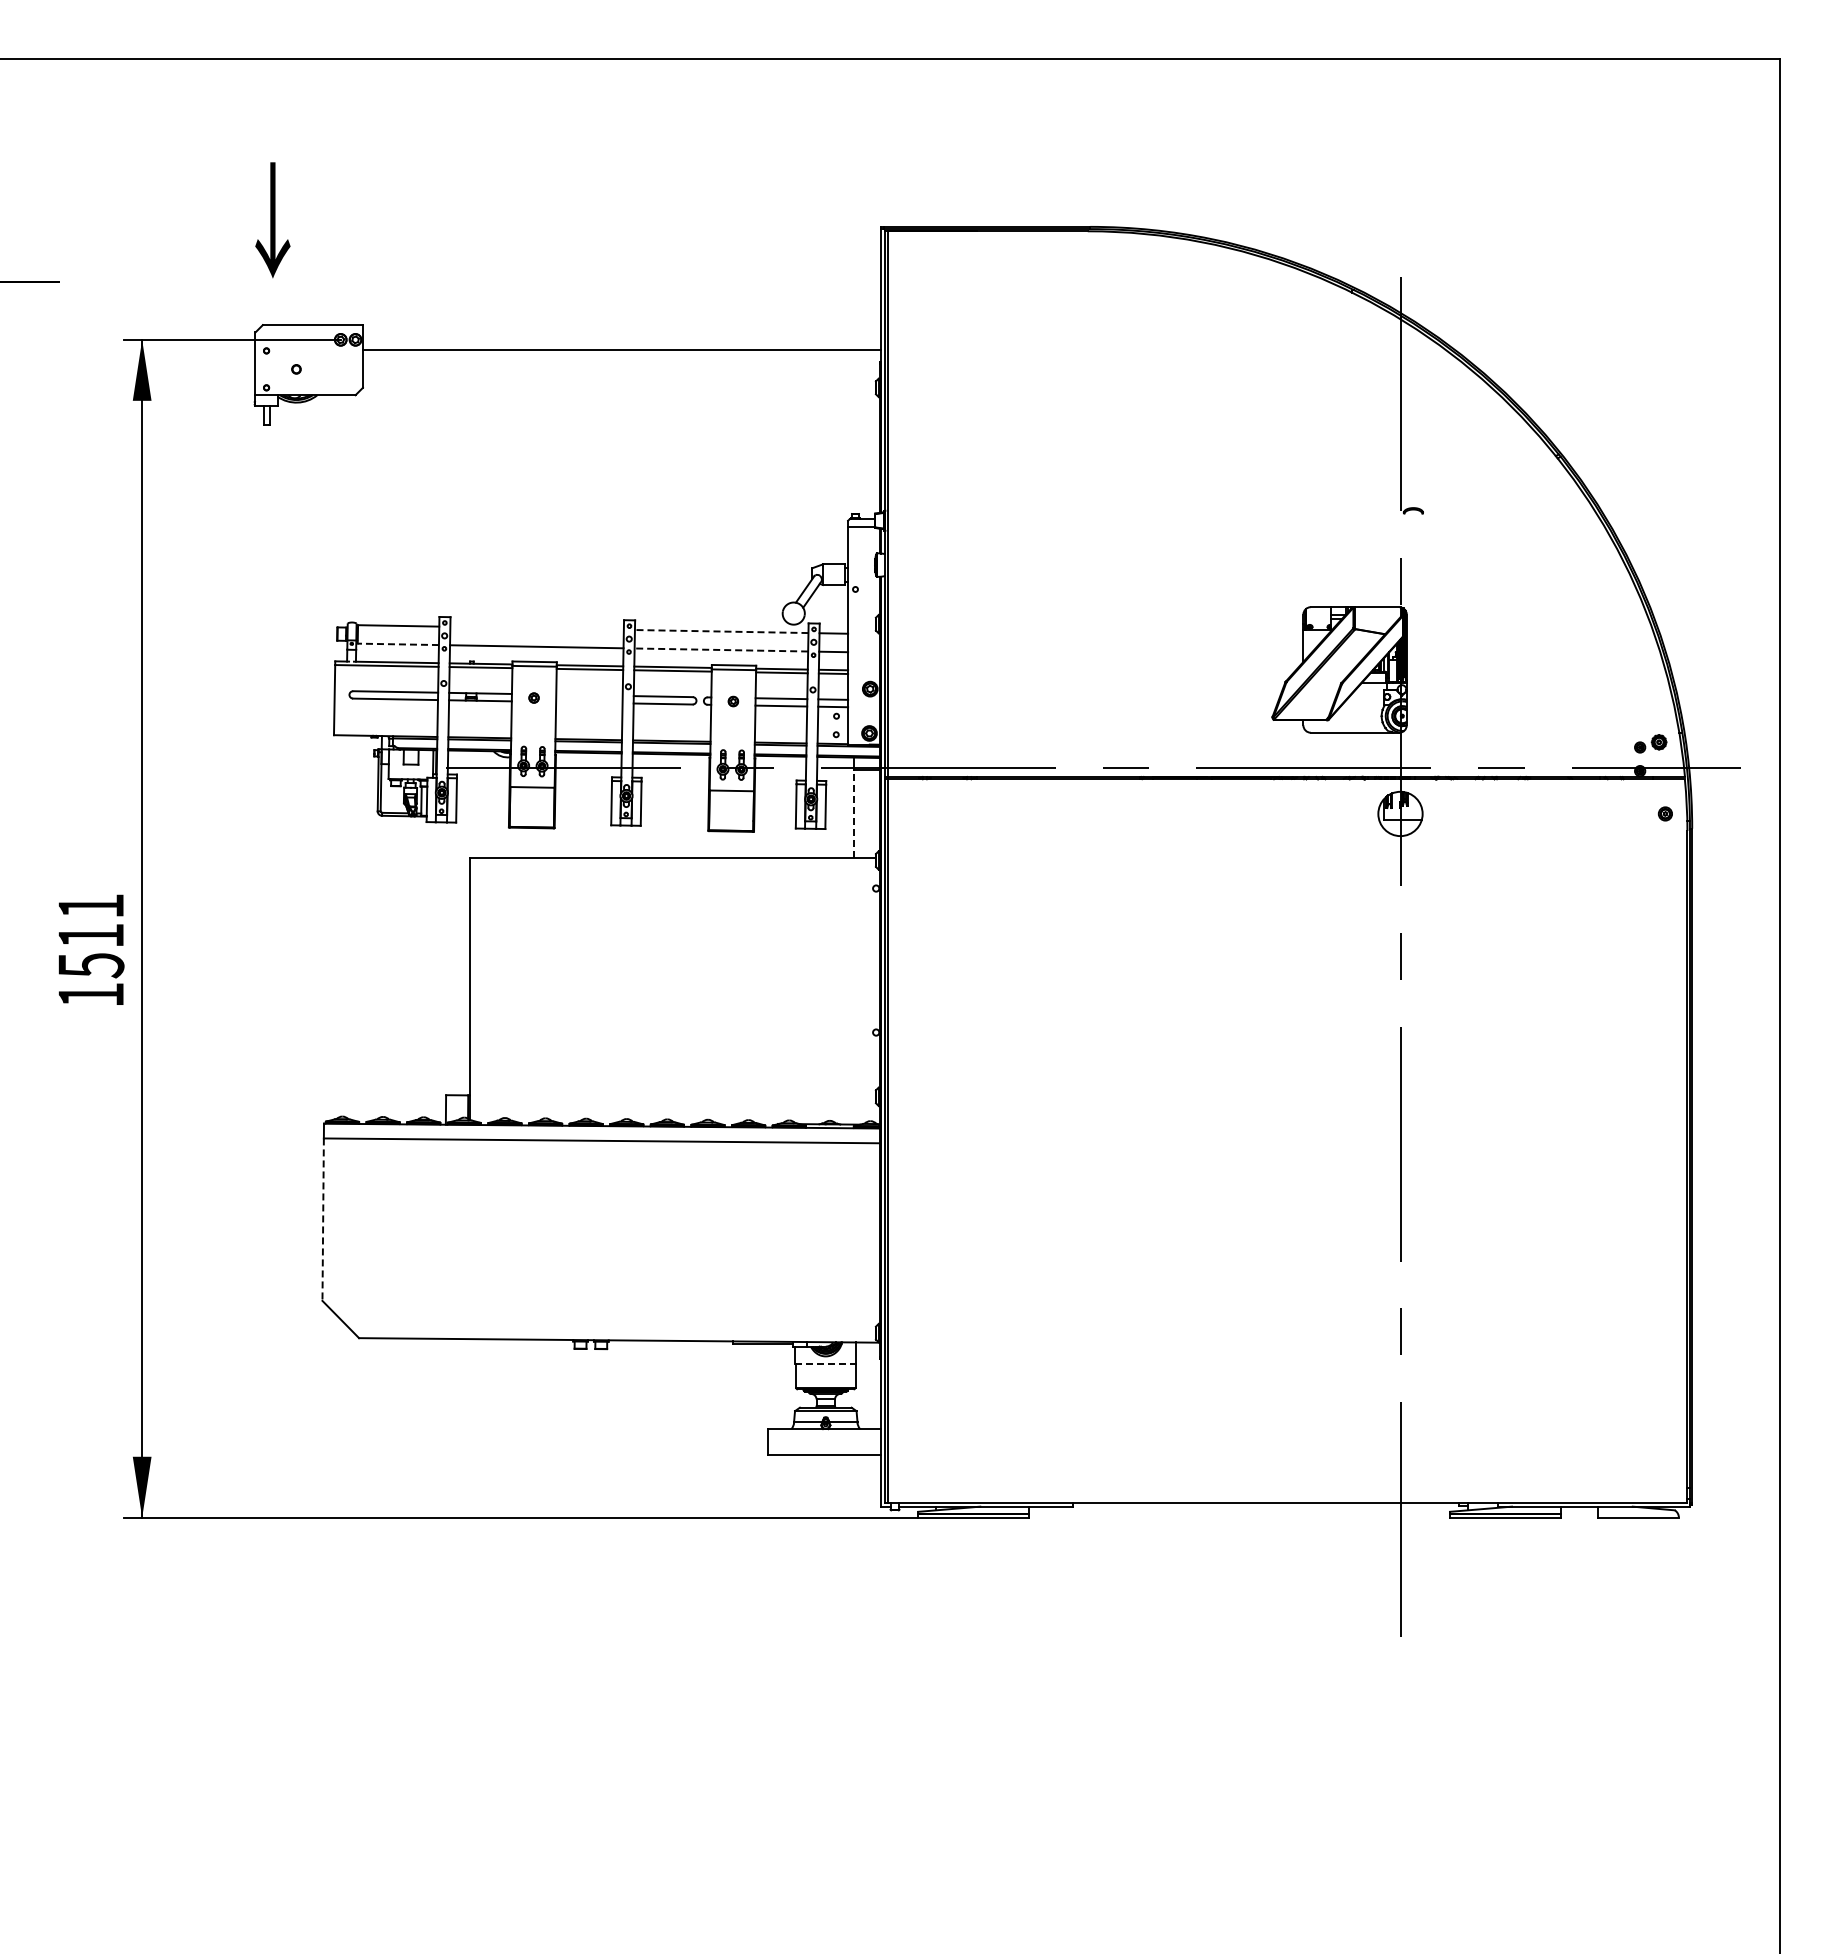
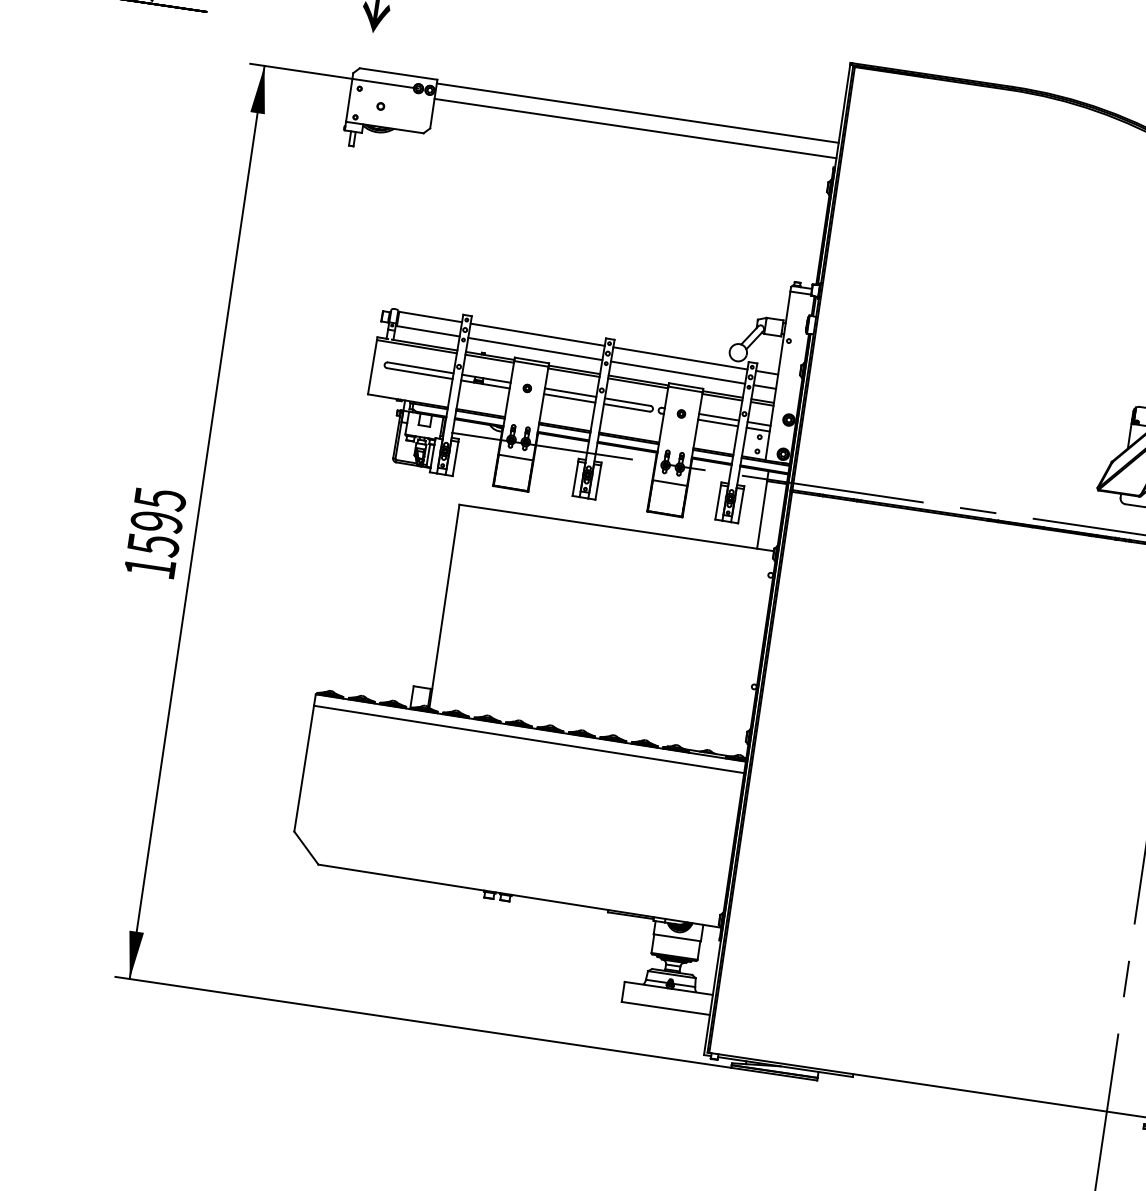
line: (621, 329) -> (637, 112), added
line: (536, 627) -> (537, 334), added
line: (721, 631) -> (680, 358), dashed -> solid
line: (398, 644) -> (428, 331), dashed -> solid
line: (721, 650) -> (678, 373), dashed -> solid
line: (589, 694) -> (570, 392), added
line: (589, 702) -> (569, 398), added
line: (854, 813) -> (762, 514), dashed -> solid
text: (90, 921) -> (157, 510), 1511 -> 1595
line: (323, 1220) -> (304, 769), dashed -> solid
line: (826, 1363) -> (677, 937), dashed -> solid

